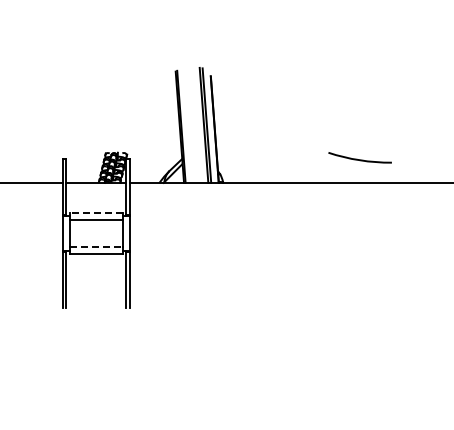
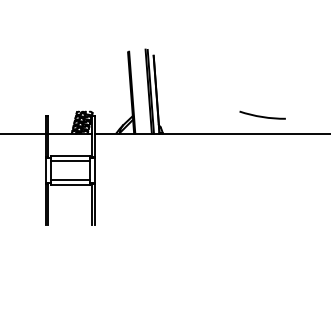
line: (96, 213) -> (70, 155), dashed -> solid
line: (96, 247) -> (70, 180), dashed -> solid

